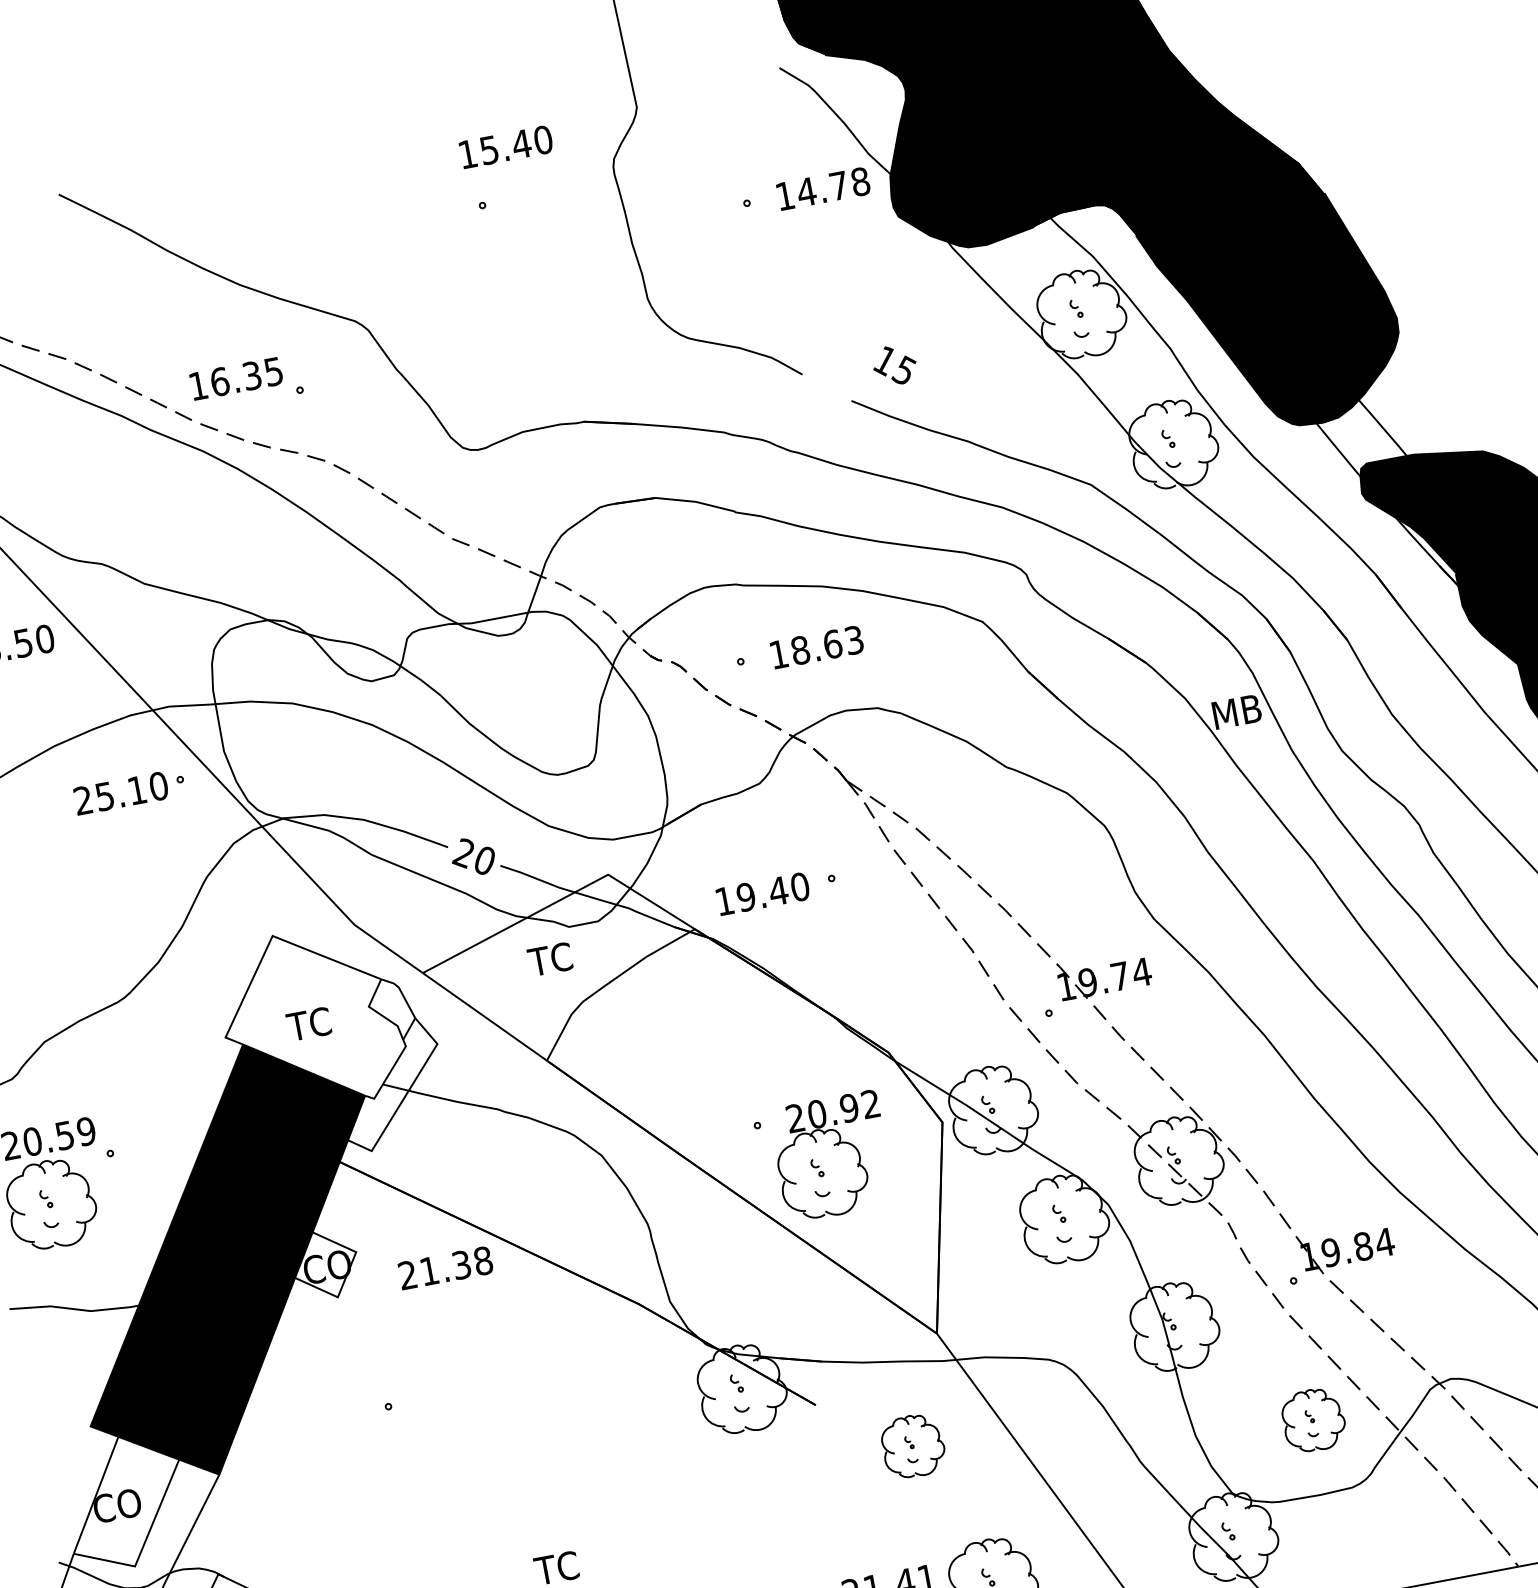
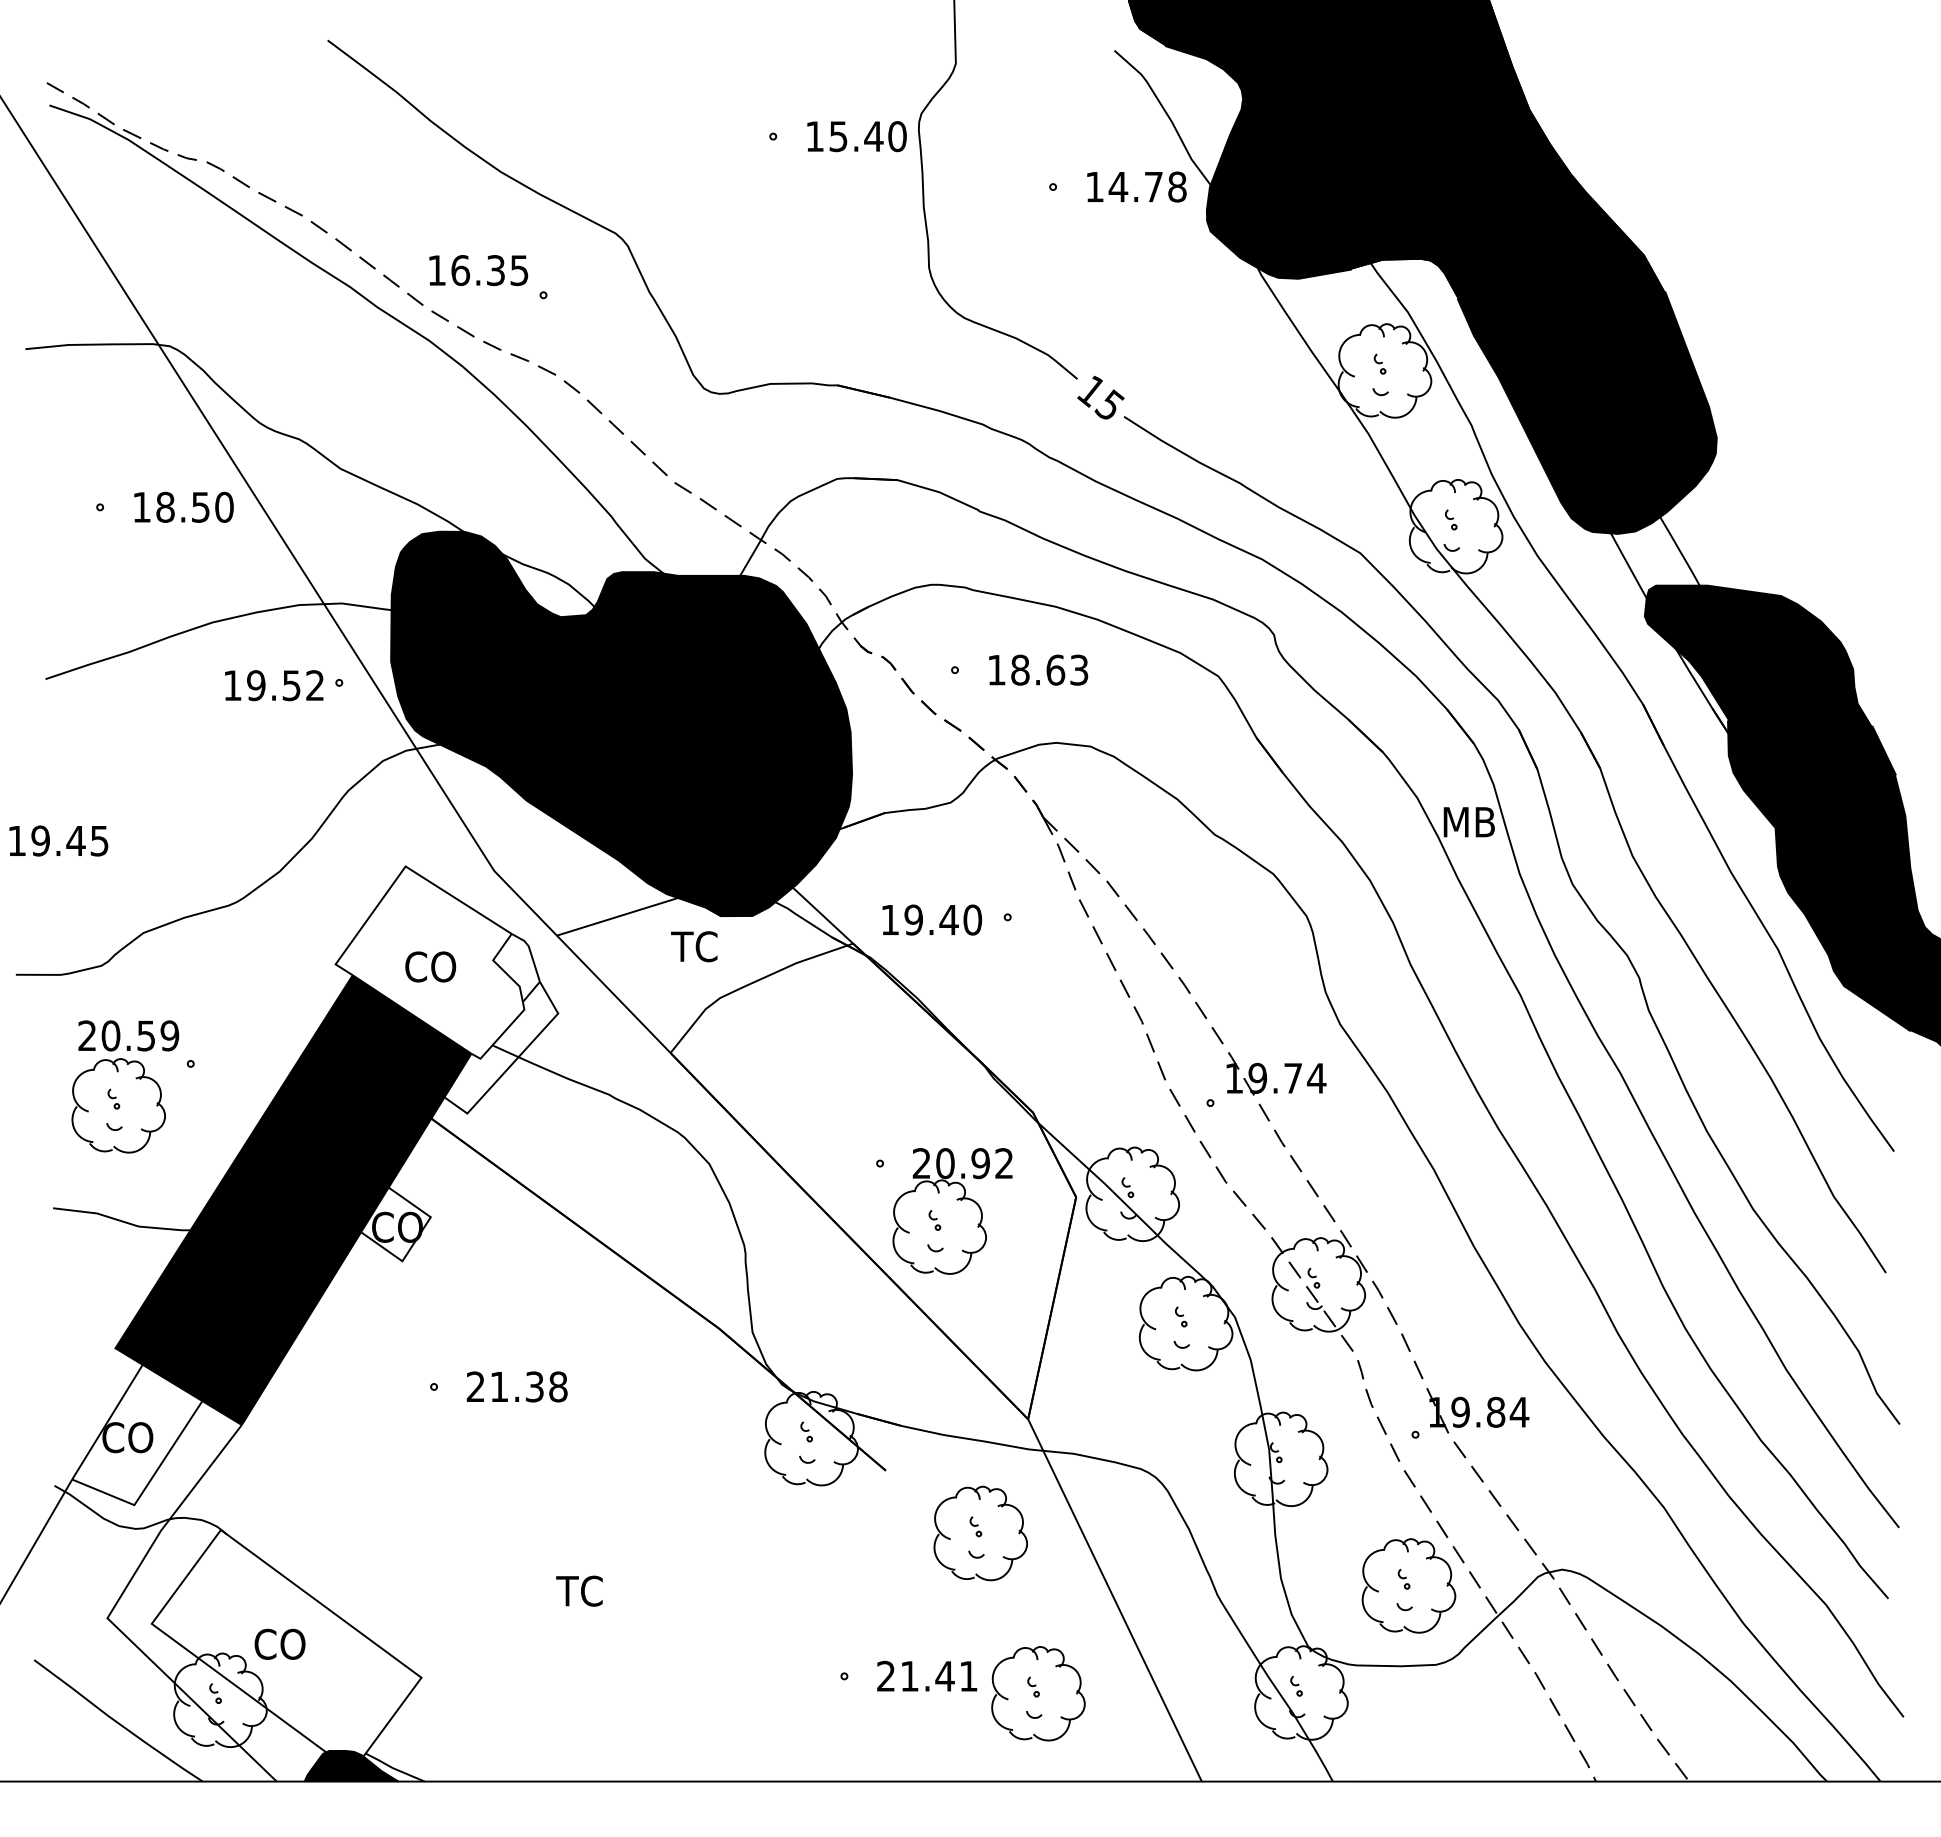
text: (505, 147) -> (856, 136), moved
text: (894, 365) -> (1100, 397), moved
fill: (445, 768) -> (621, 723), added
text: (120, 793) -> (273, 685), 25.10 -> 19.52
text: (311, 1023) -> (429, 966), TC -> CO
text: (445, 1267) -> (516, 1386), moved
part: (1313, 1419) -> (1408, 1585), size x1.43
part: (913, 1446) -> (980, 1533), size x1.43

